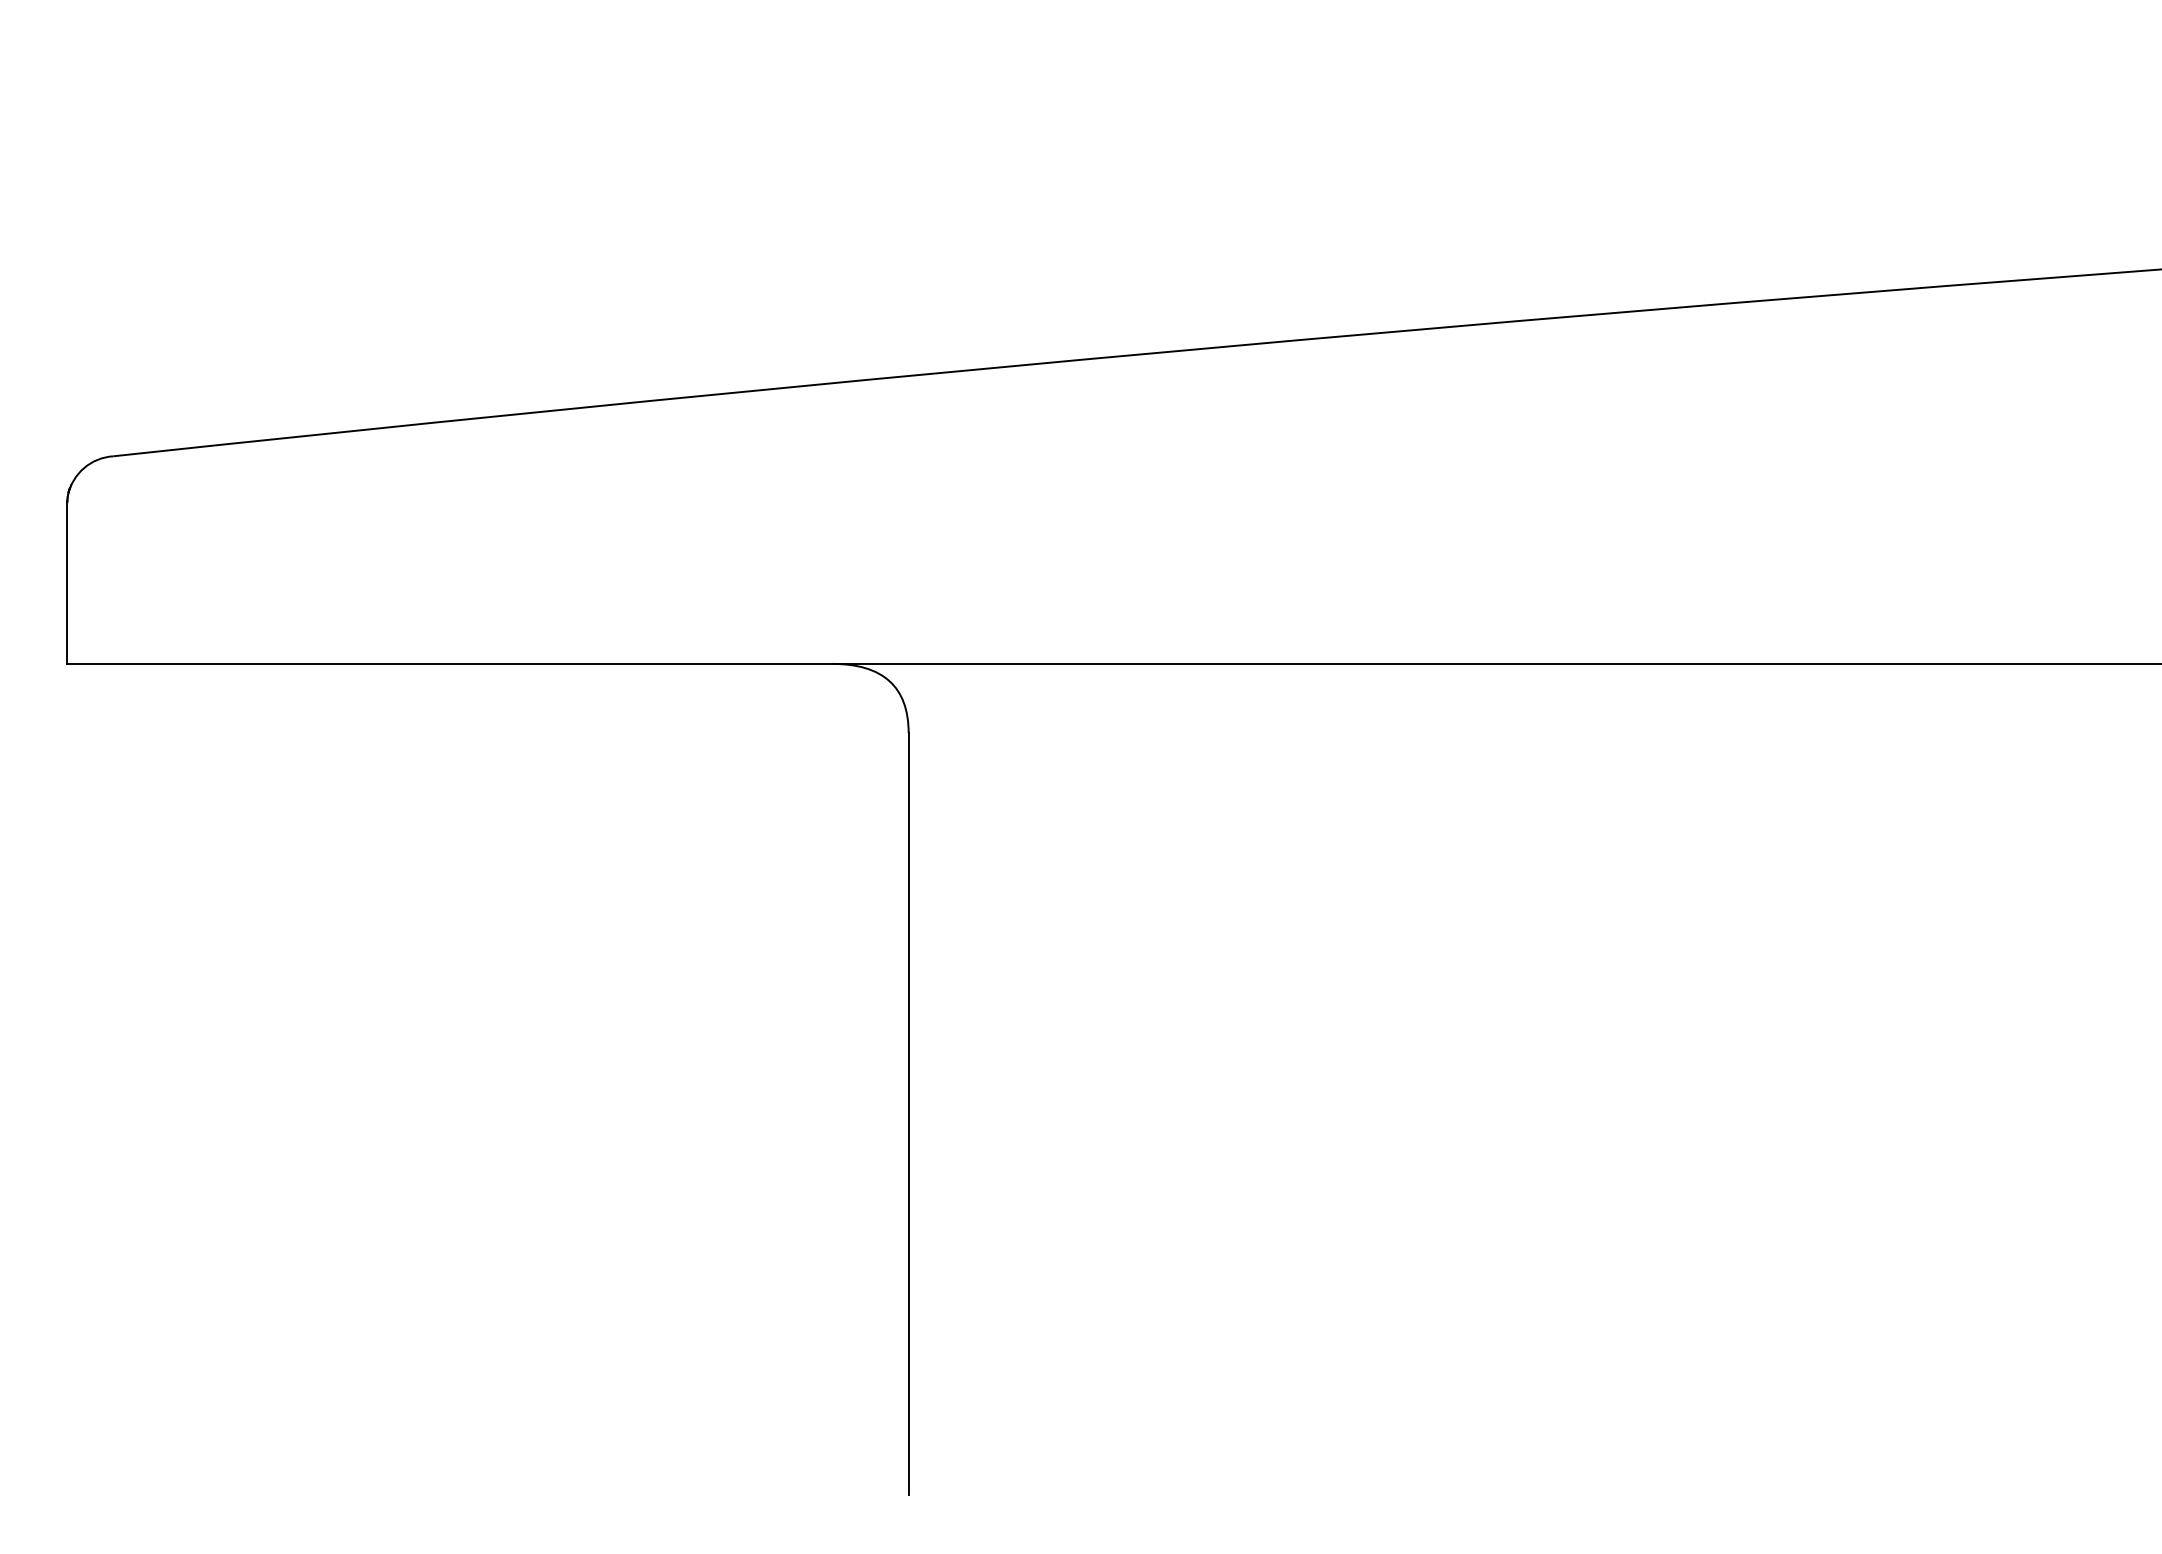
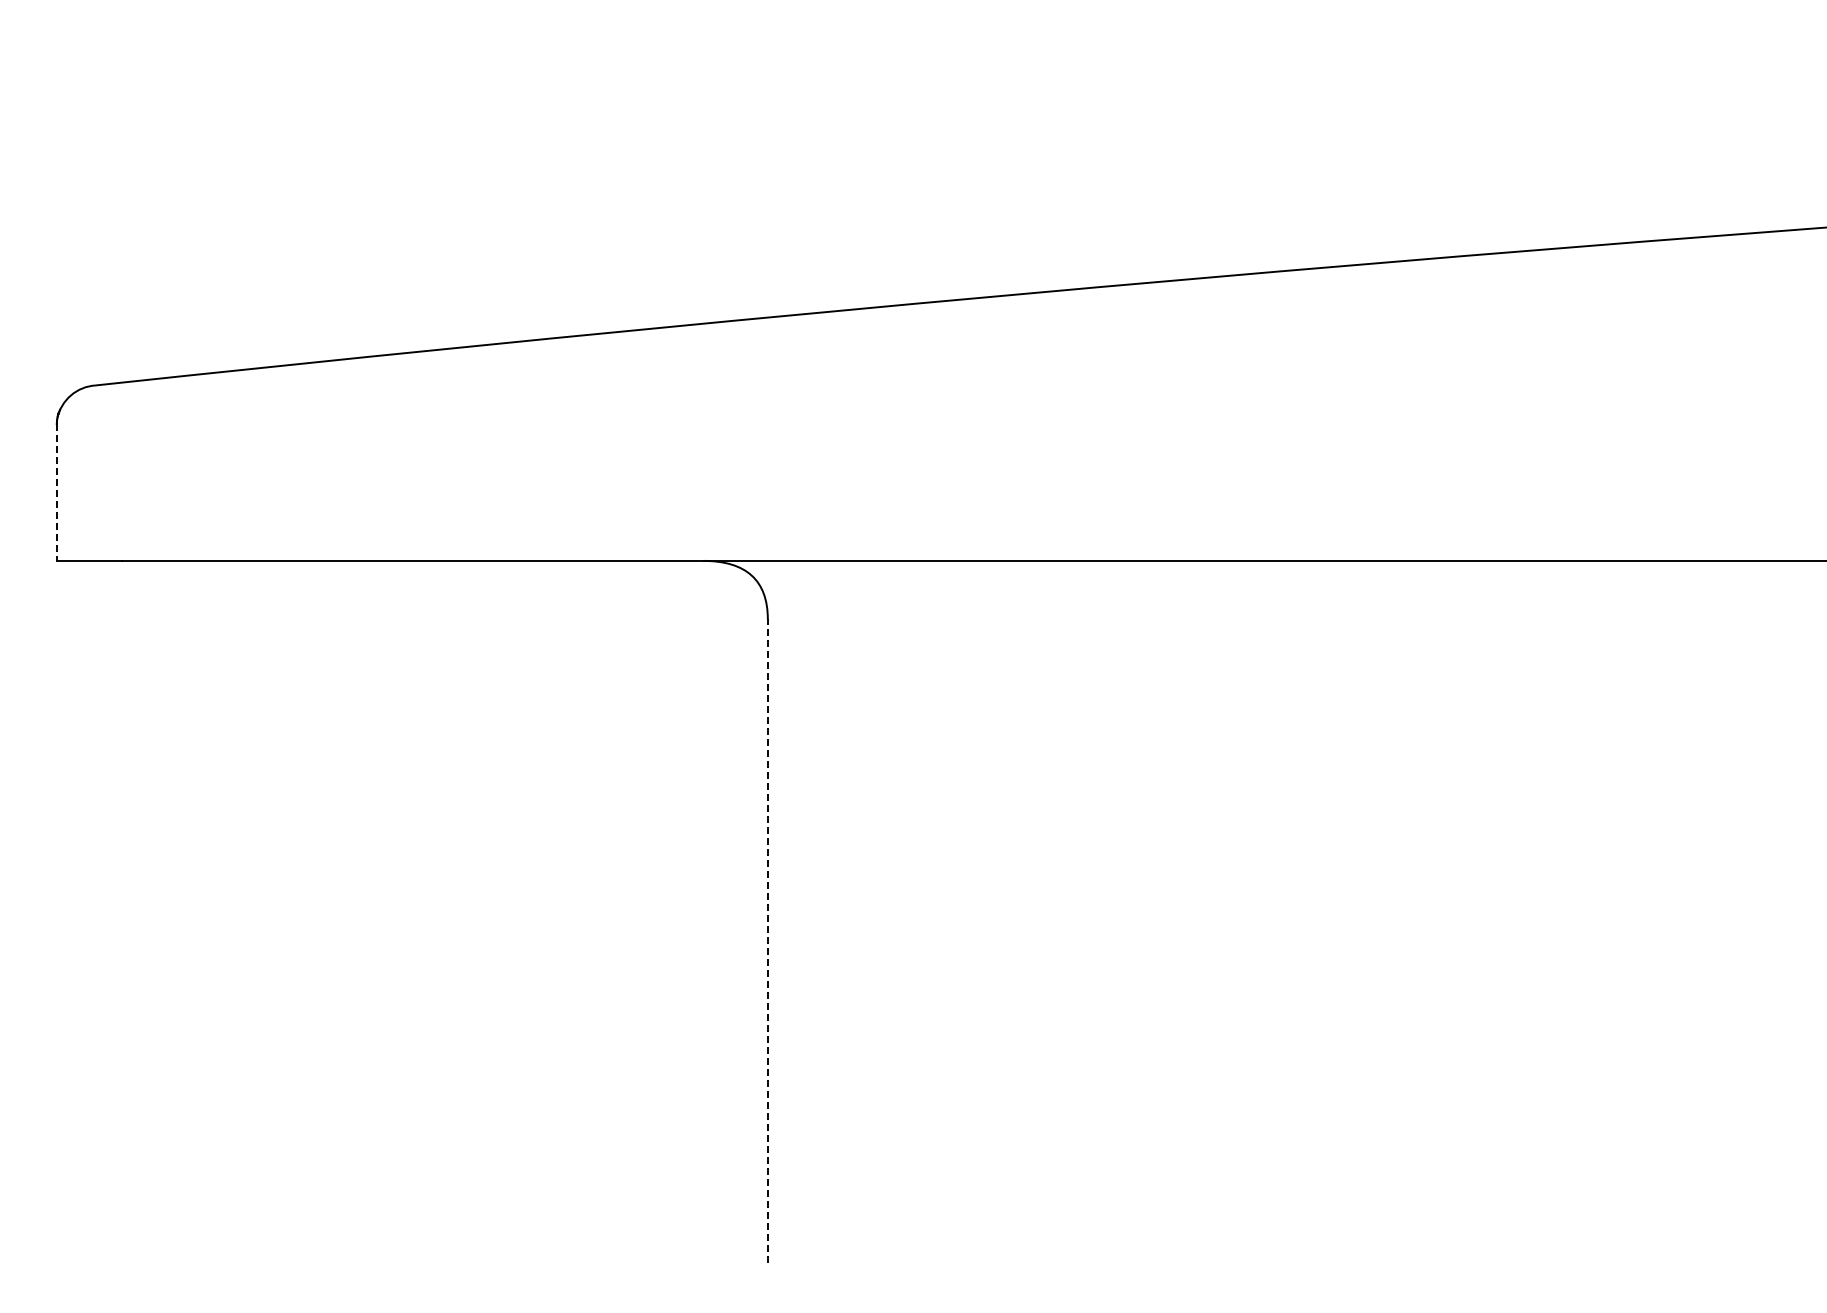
line: (66, 584) -> (56, 493), solid -> dashed
line: (908, 1114) -> (767, 941), solid -> dashed

